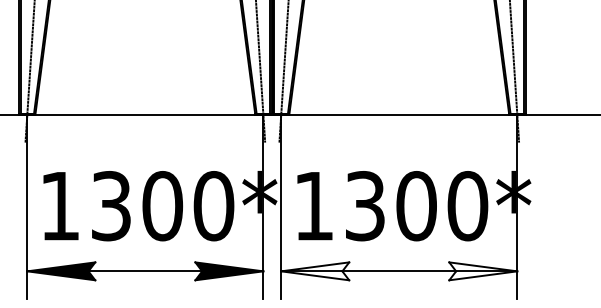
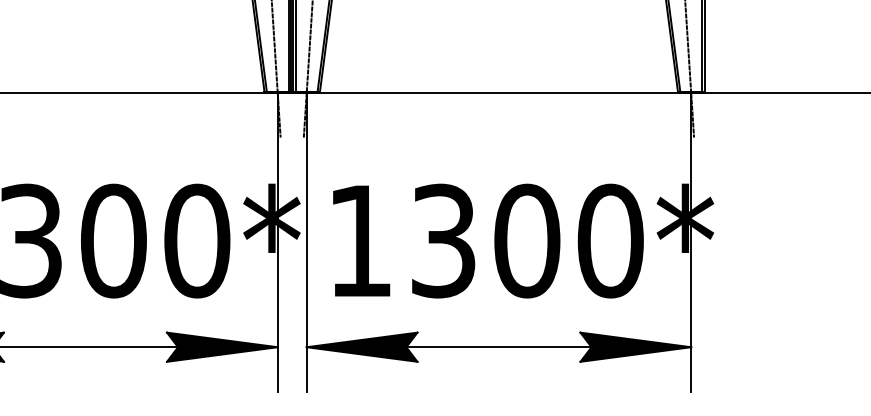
fill: (315, 271) -> (362, 347), added
fill: (483, 271) -> (636, 347), added

